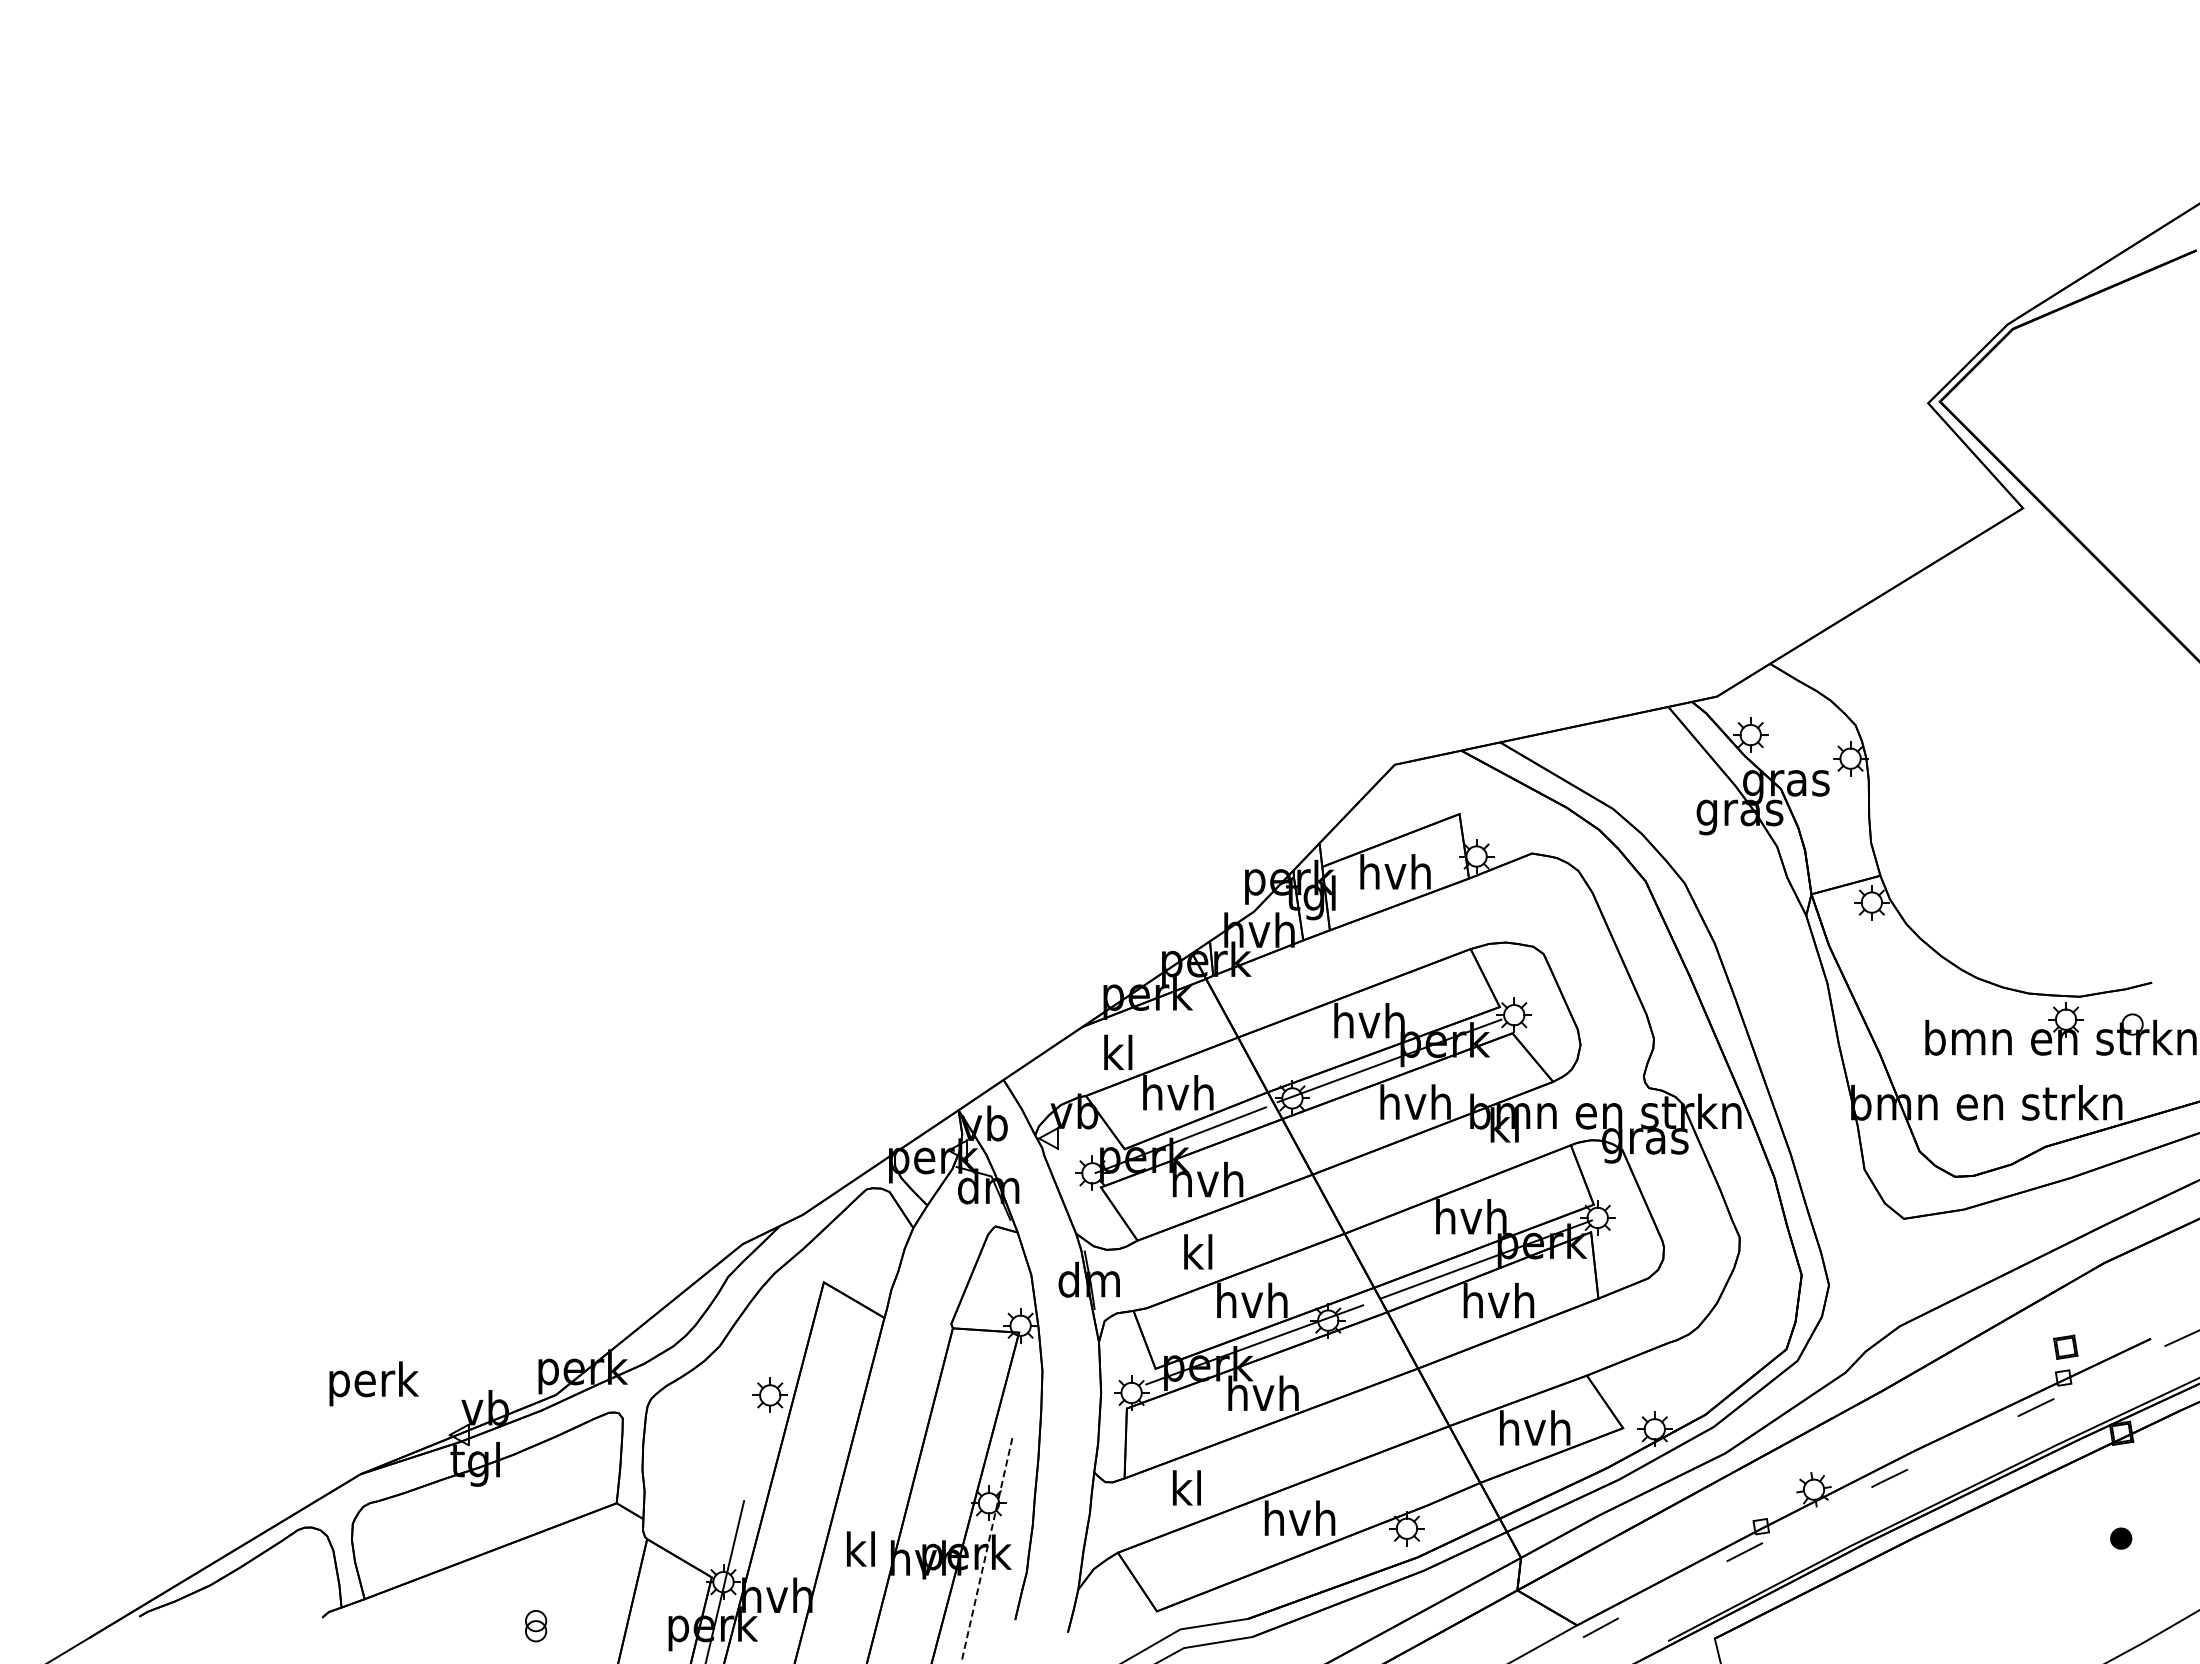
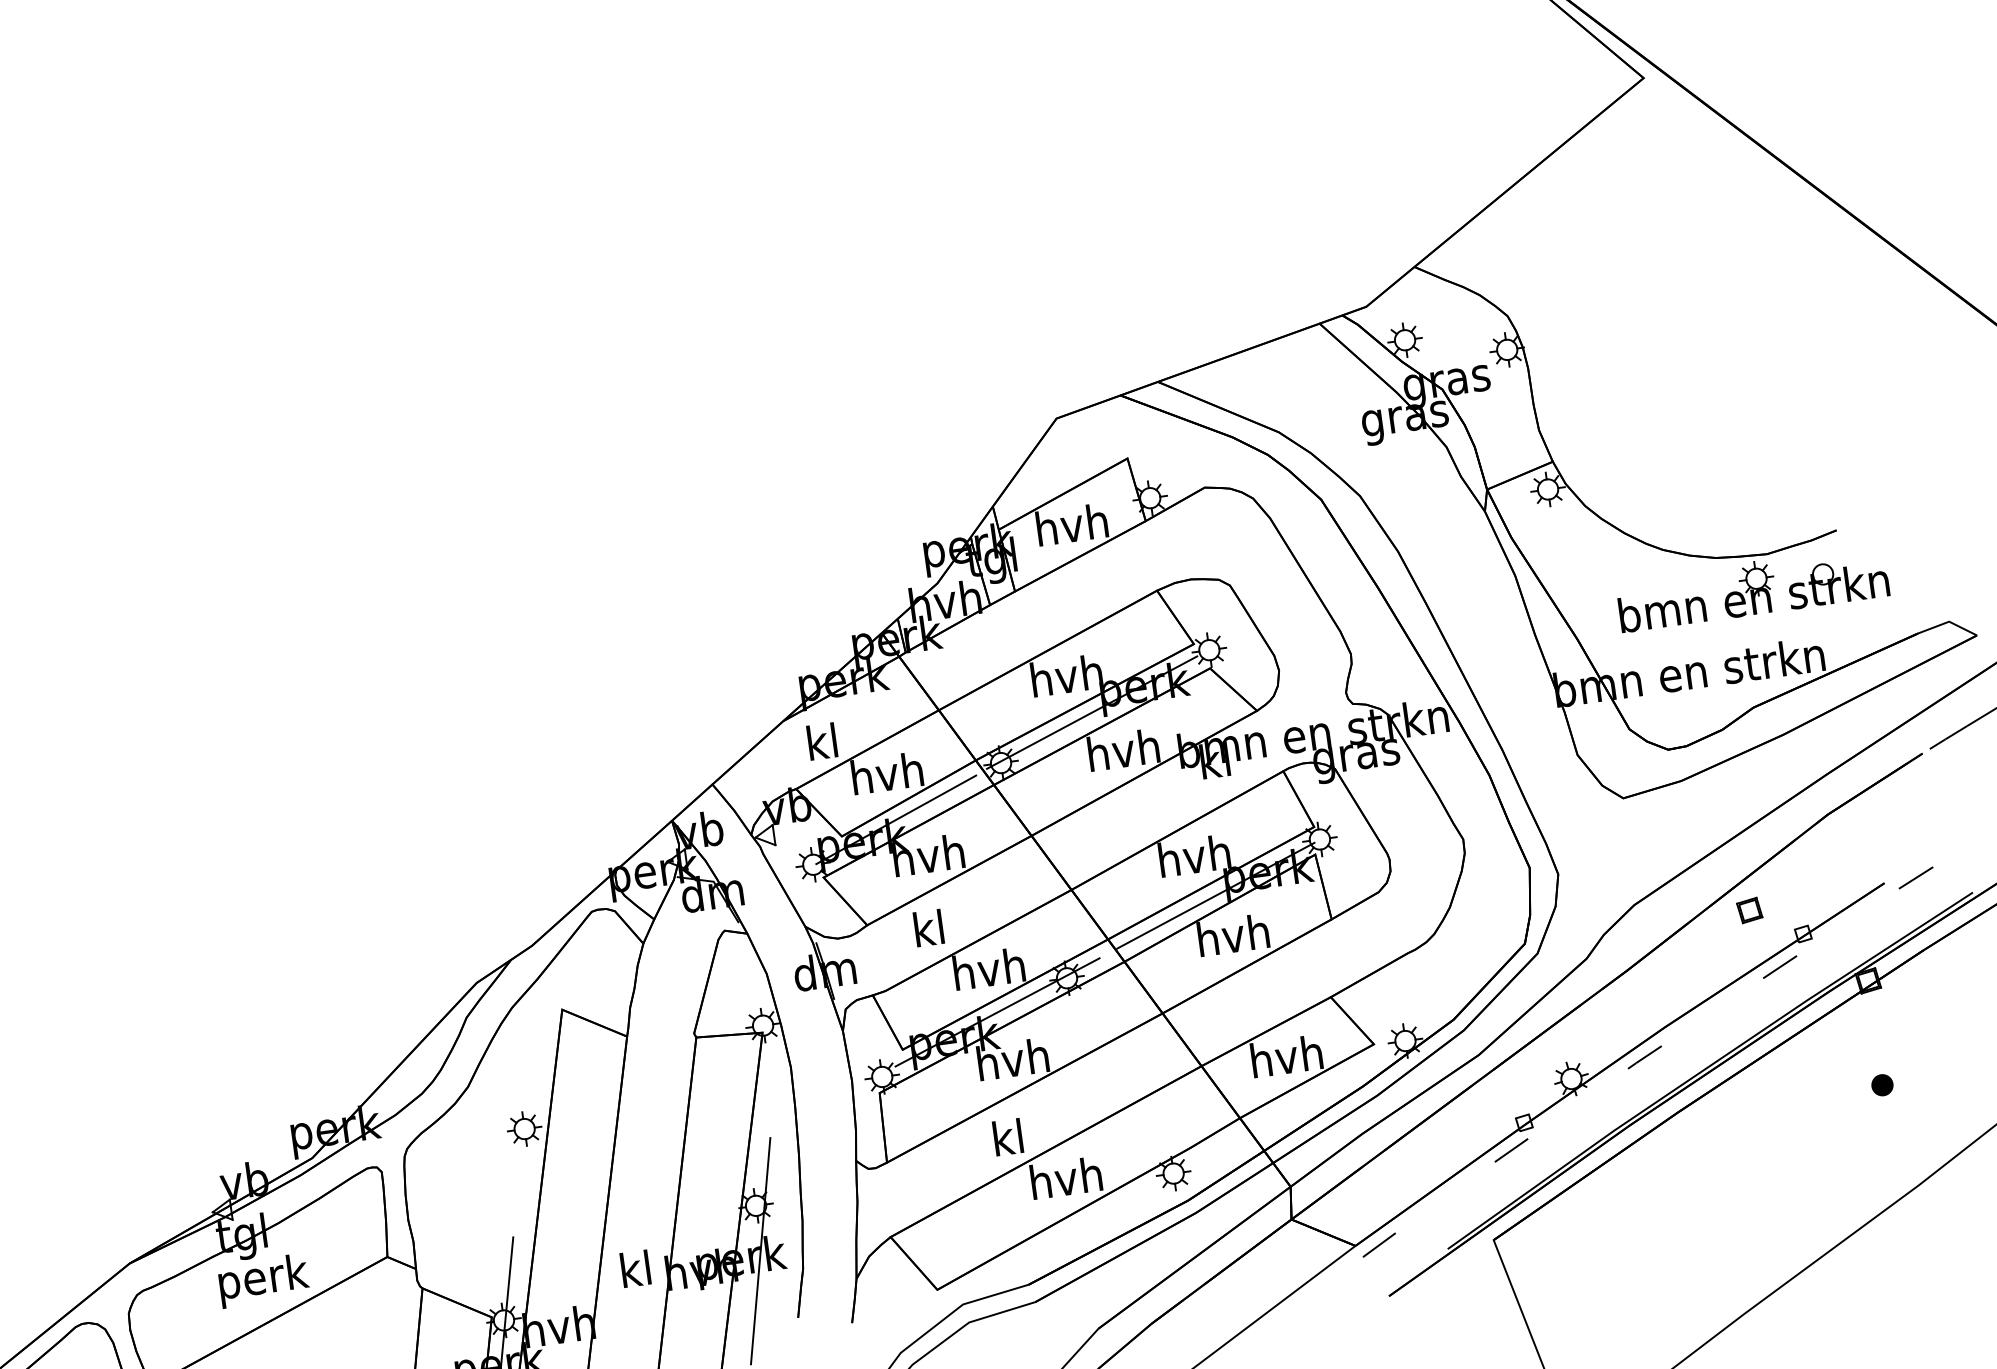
part: (2065, 1346) -> (1749, 909), moved
text: (373, 1383) -> (263, 1280), moved
text: (1186, 1487) -> (1007, 1136), moved
line: (987, 1548) -> (760, 1250), dashed -> solid

